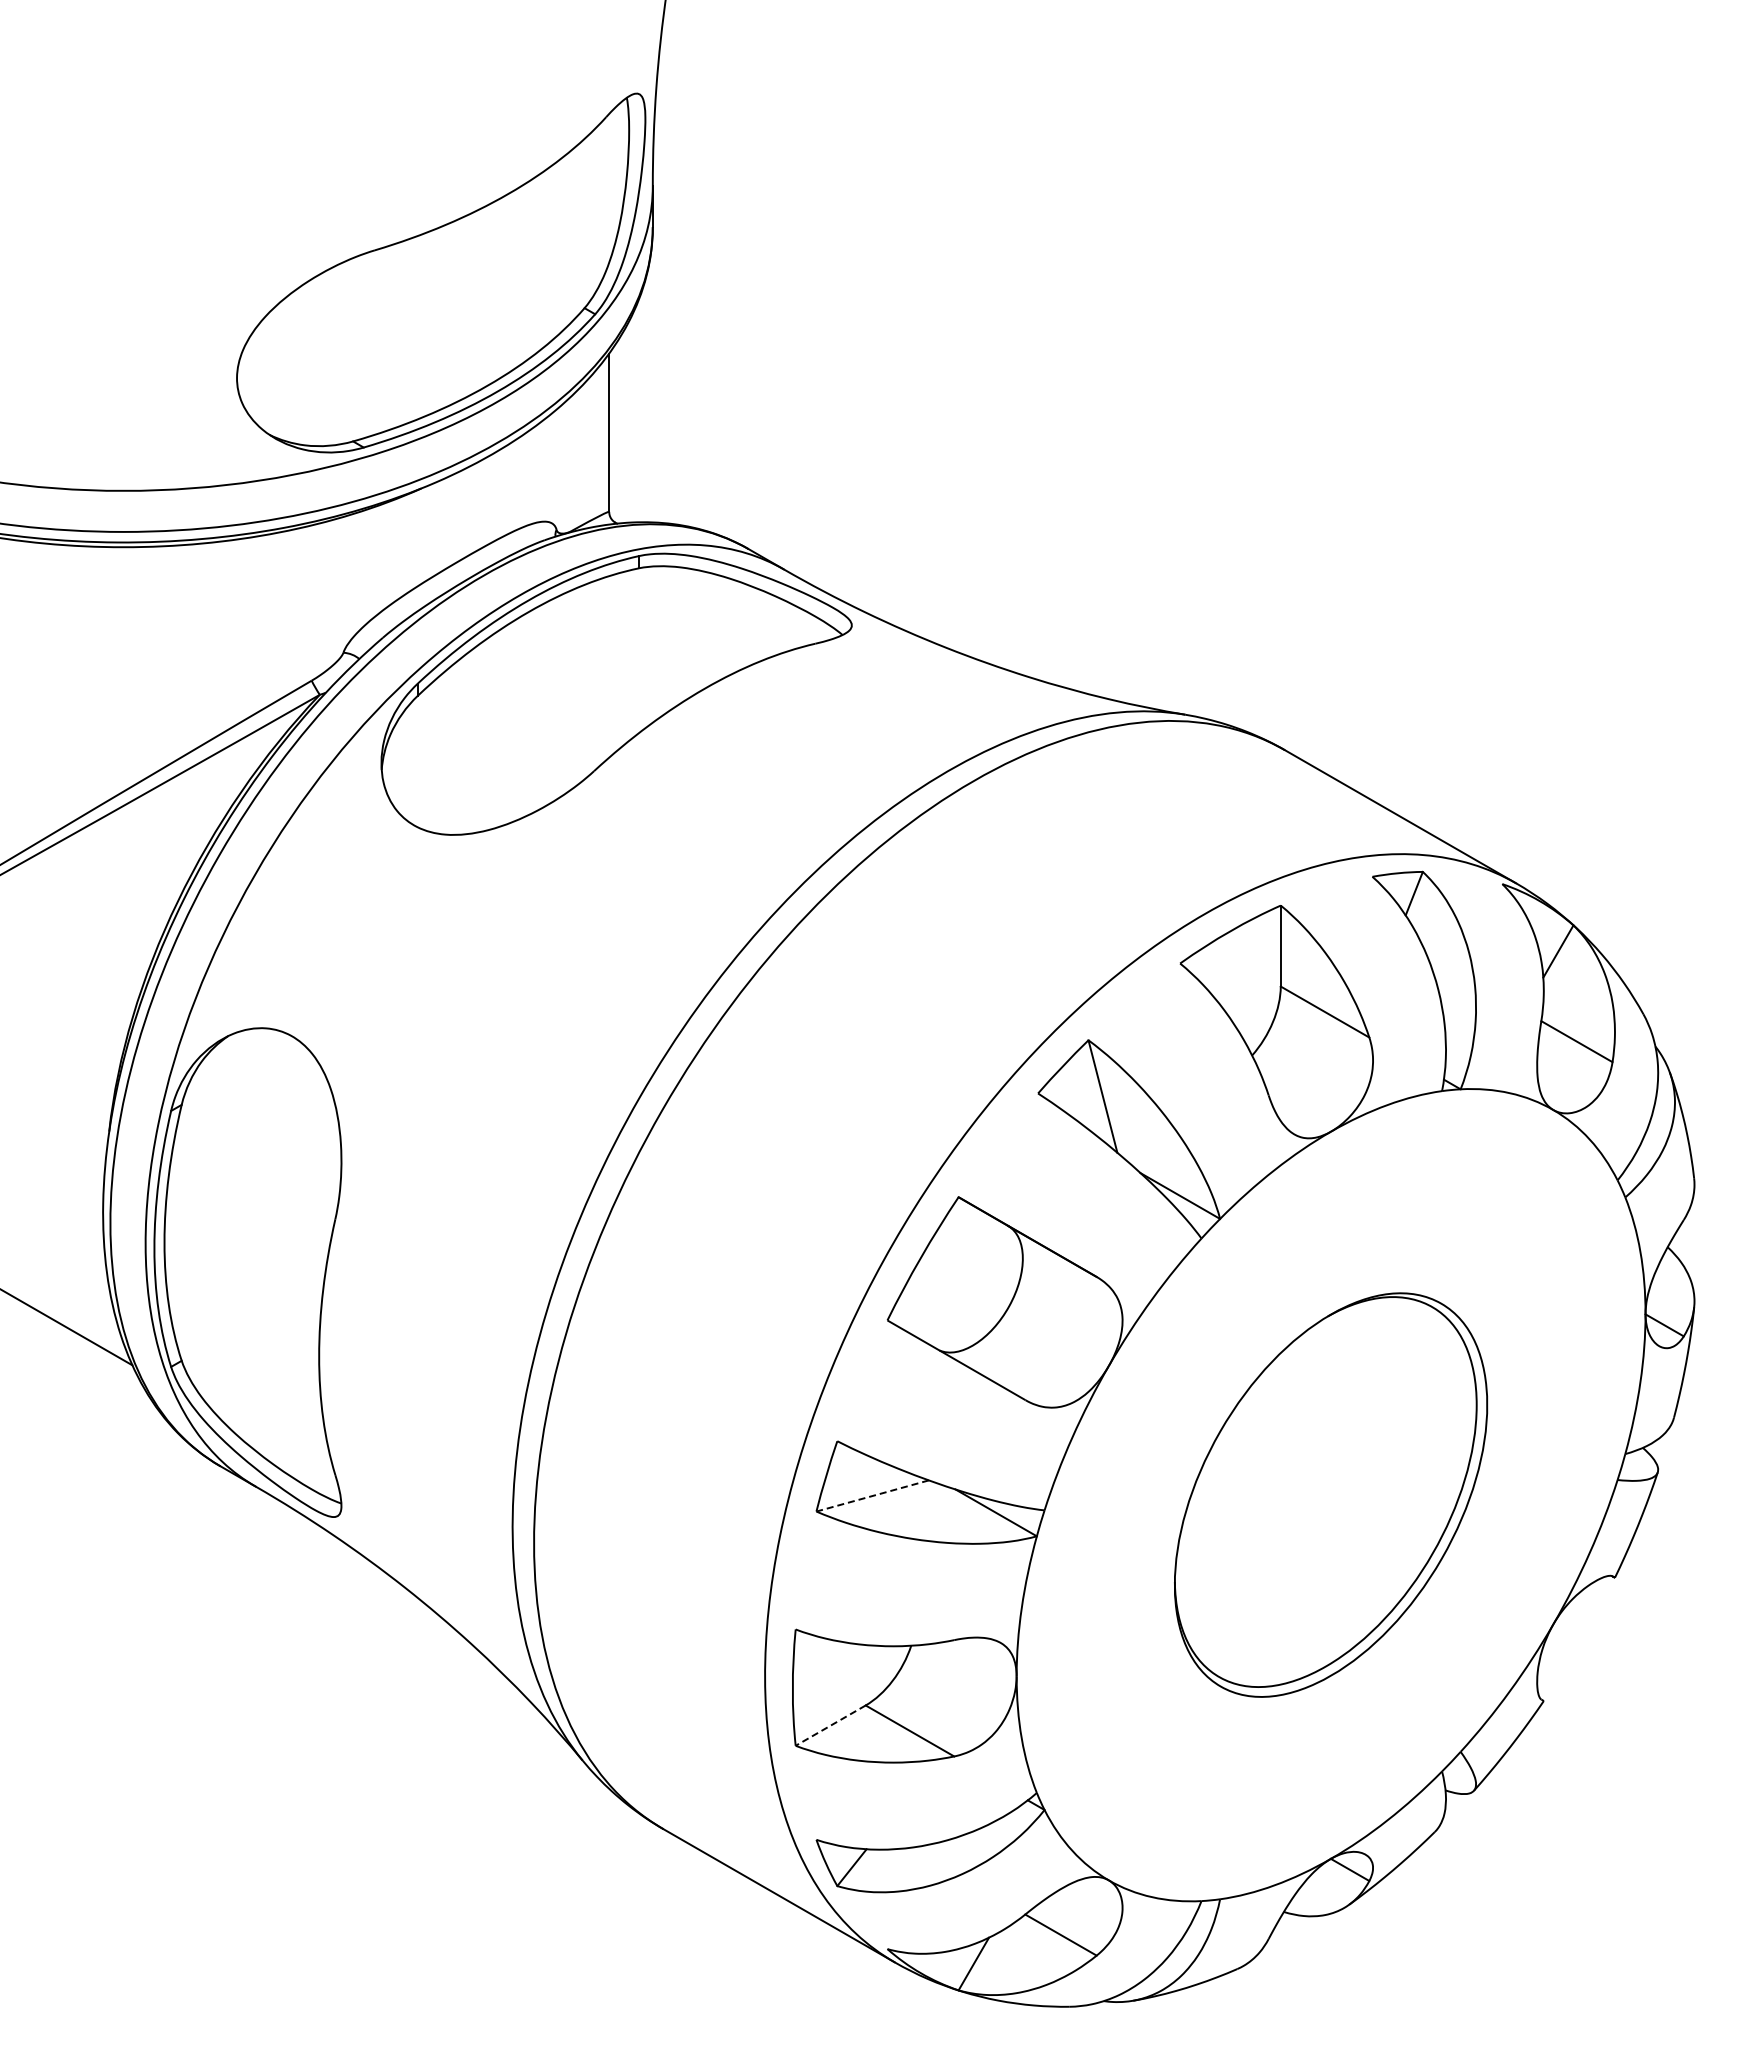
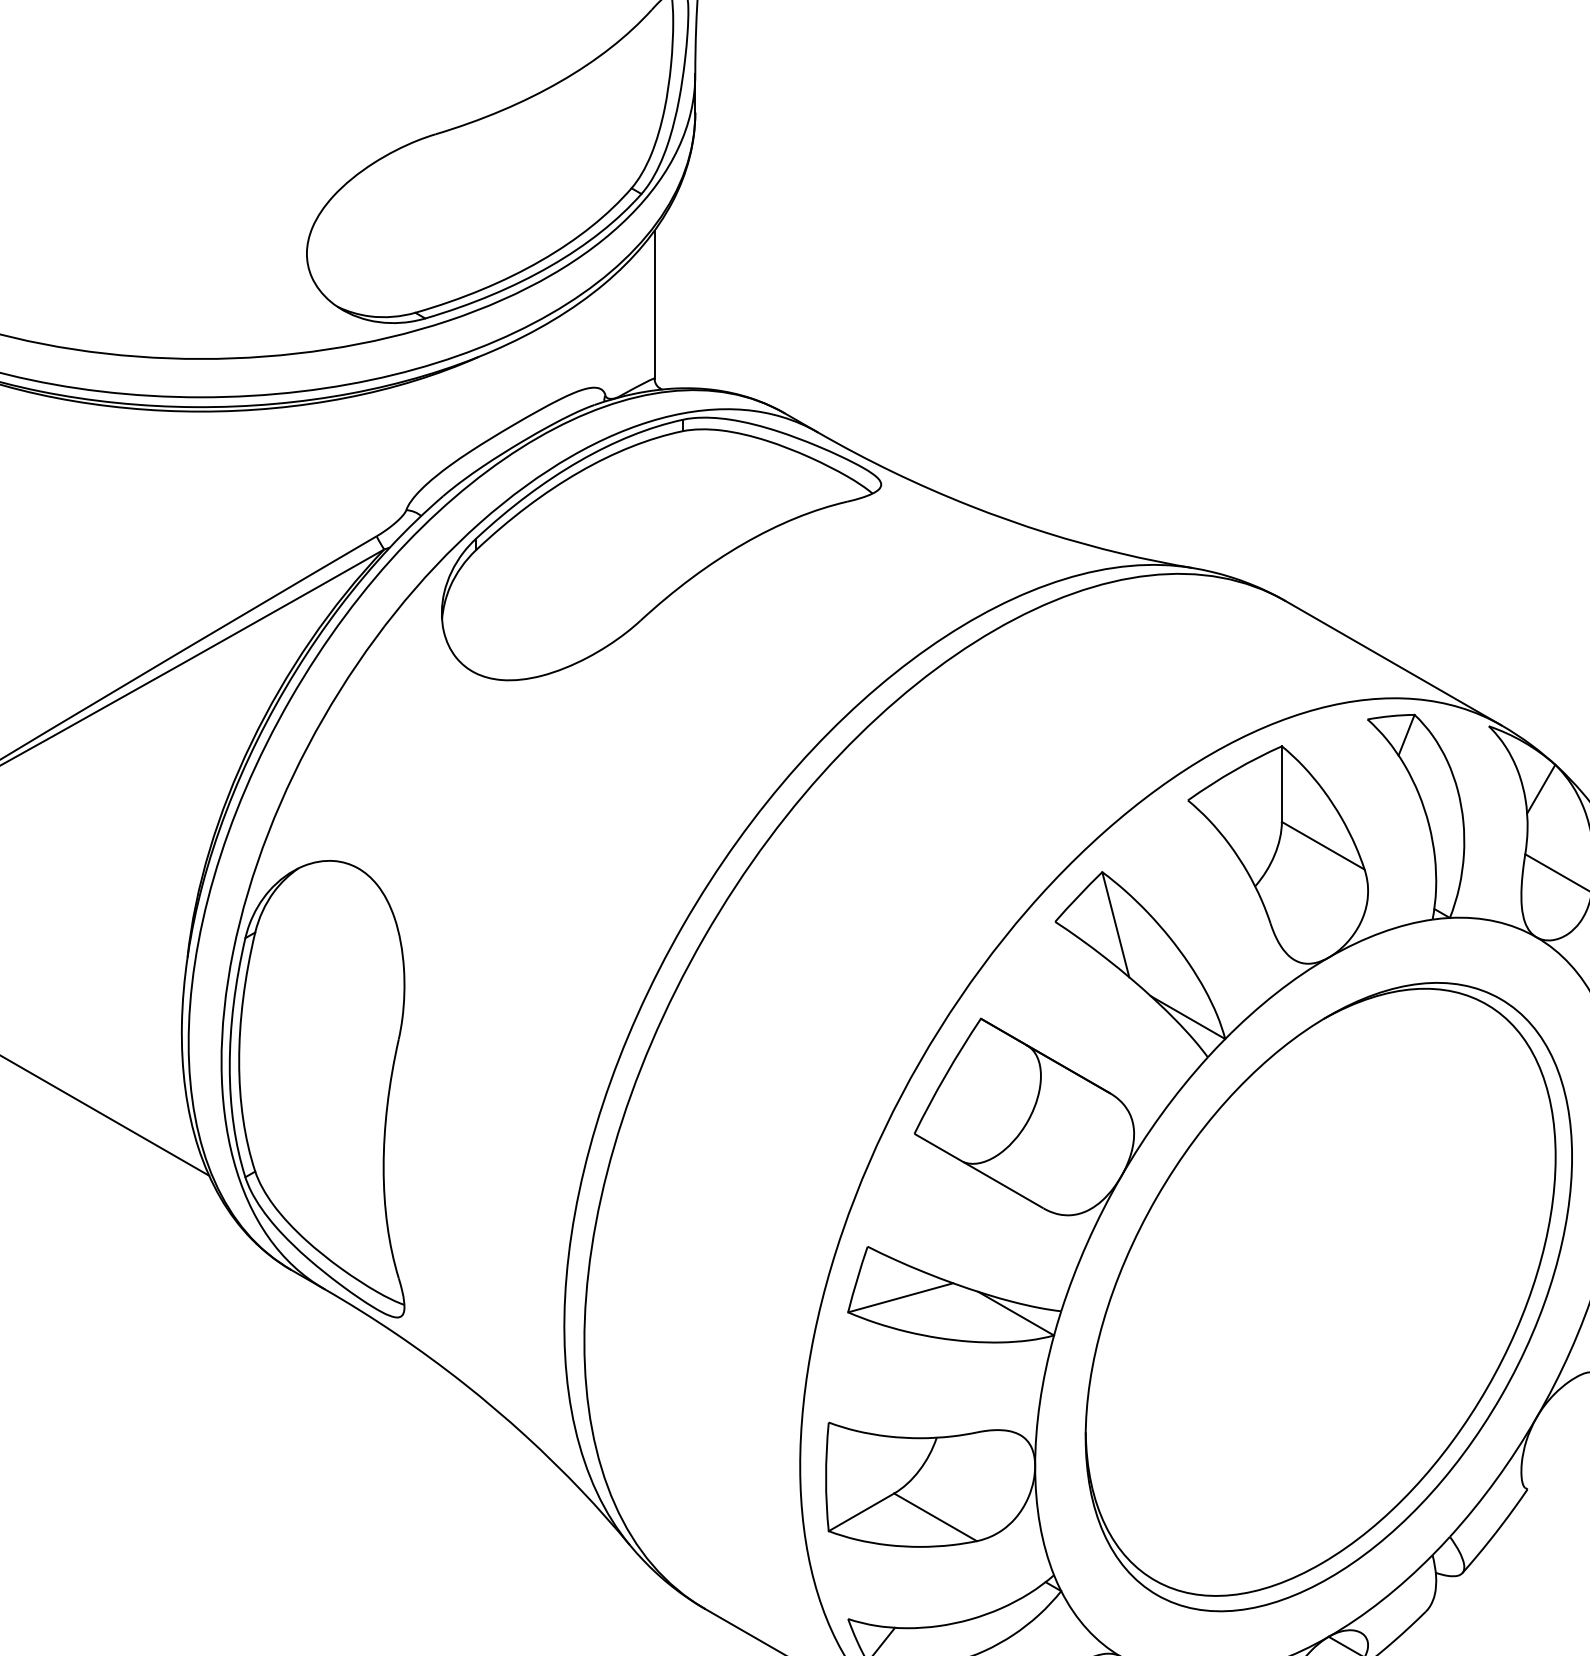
part: (1330, 1494) -> (1328, 1296), size x1.67
line: (872, 1496) -> (900, 1298), dashed -> solid
line: (830, 1725) -> (861, 1512), dashed -> solid

